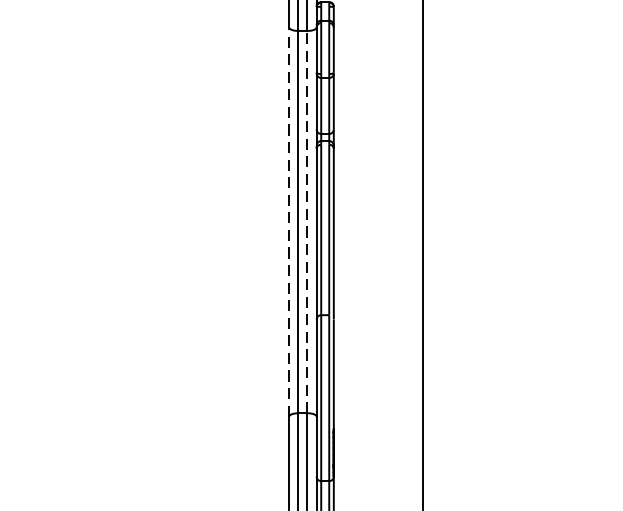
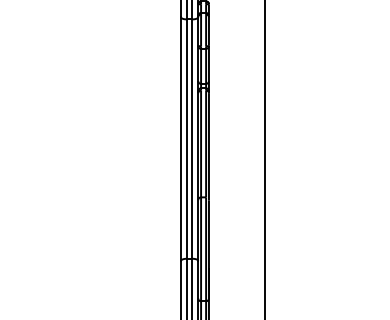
line: (289, 222) -> (181, 139), dashed -> solid
line: (307, 222) -> (192, 139), dashed -> solid

